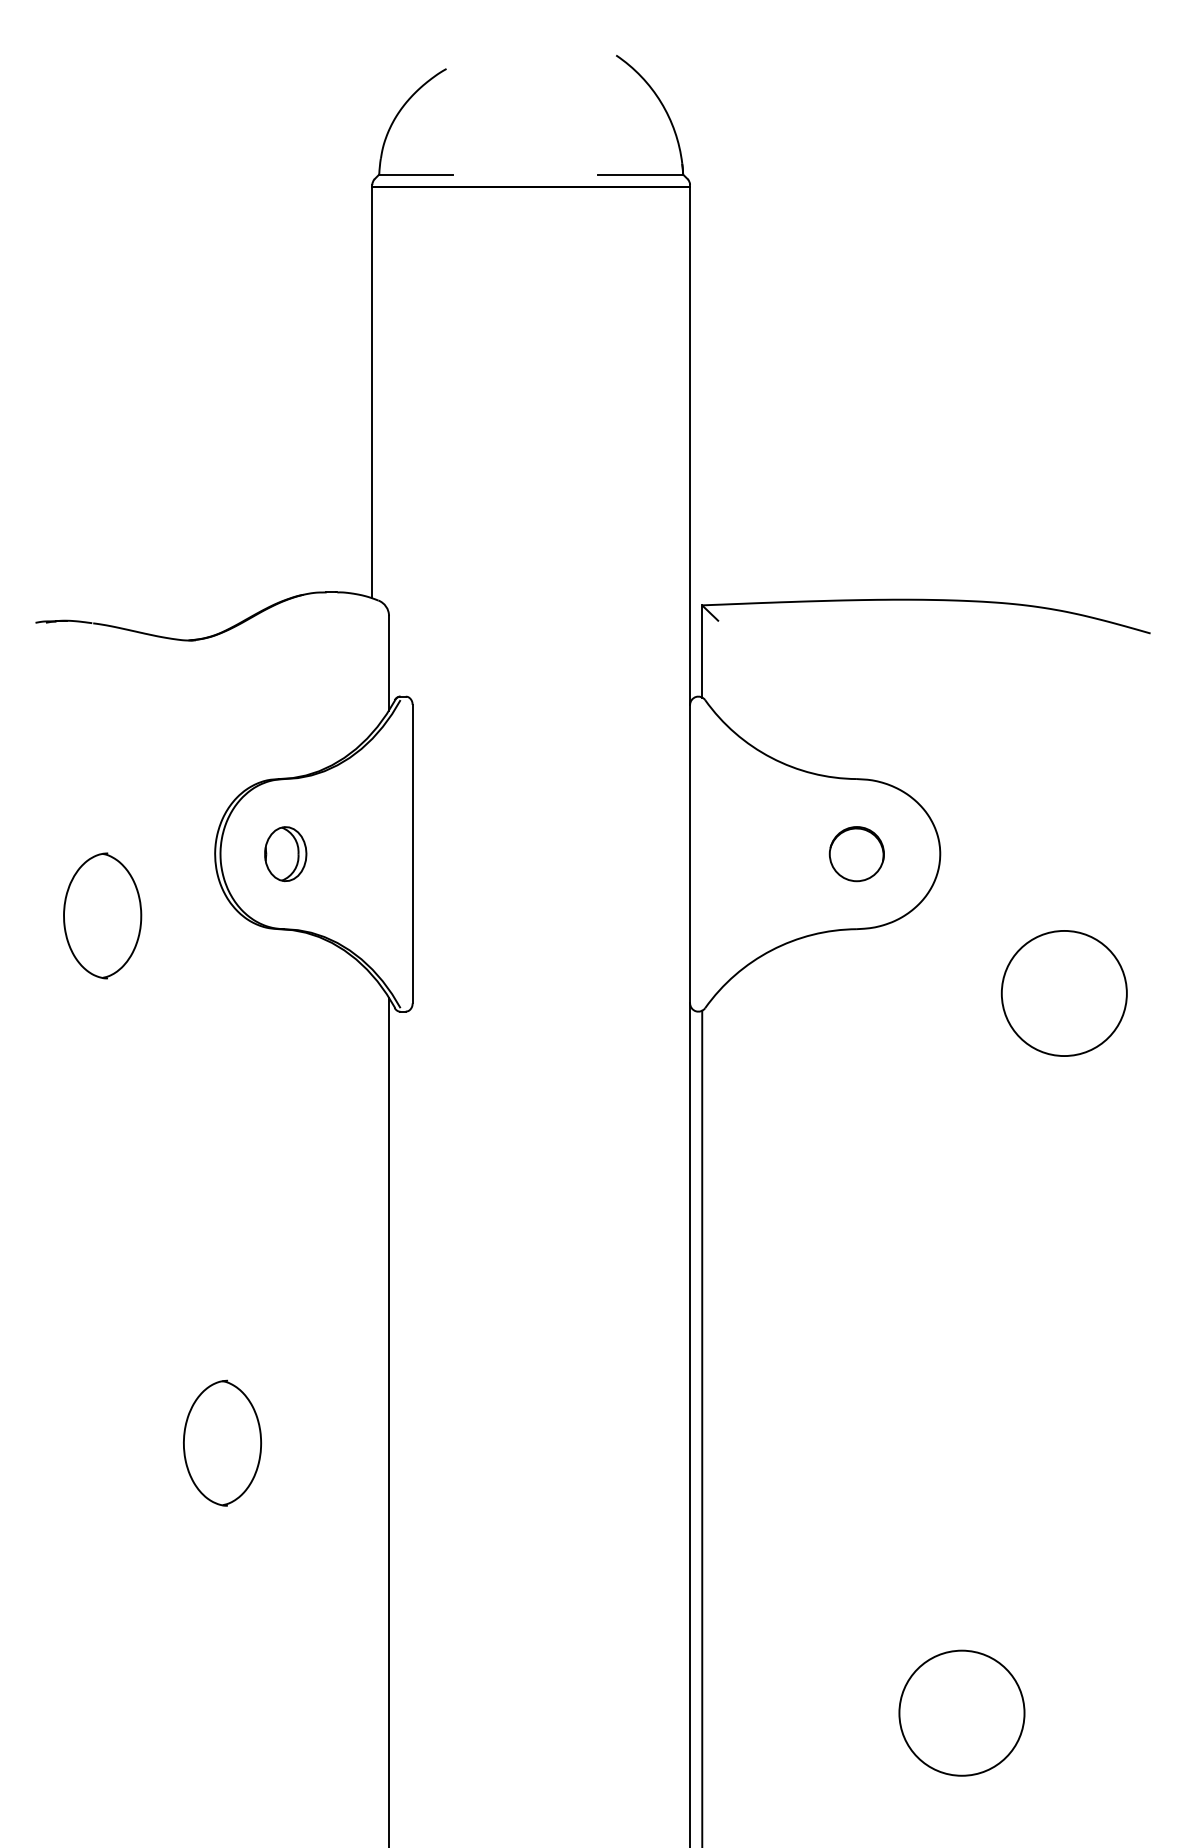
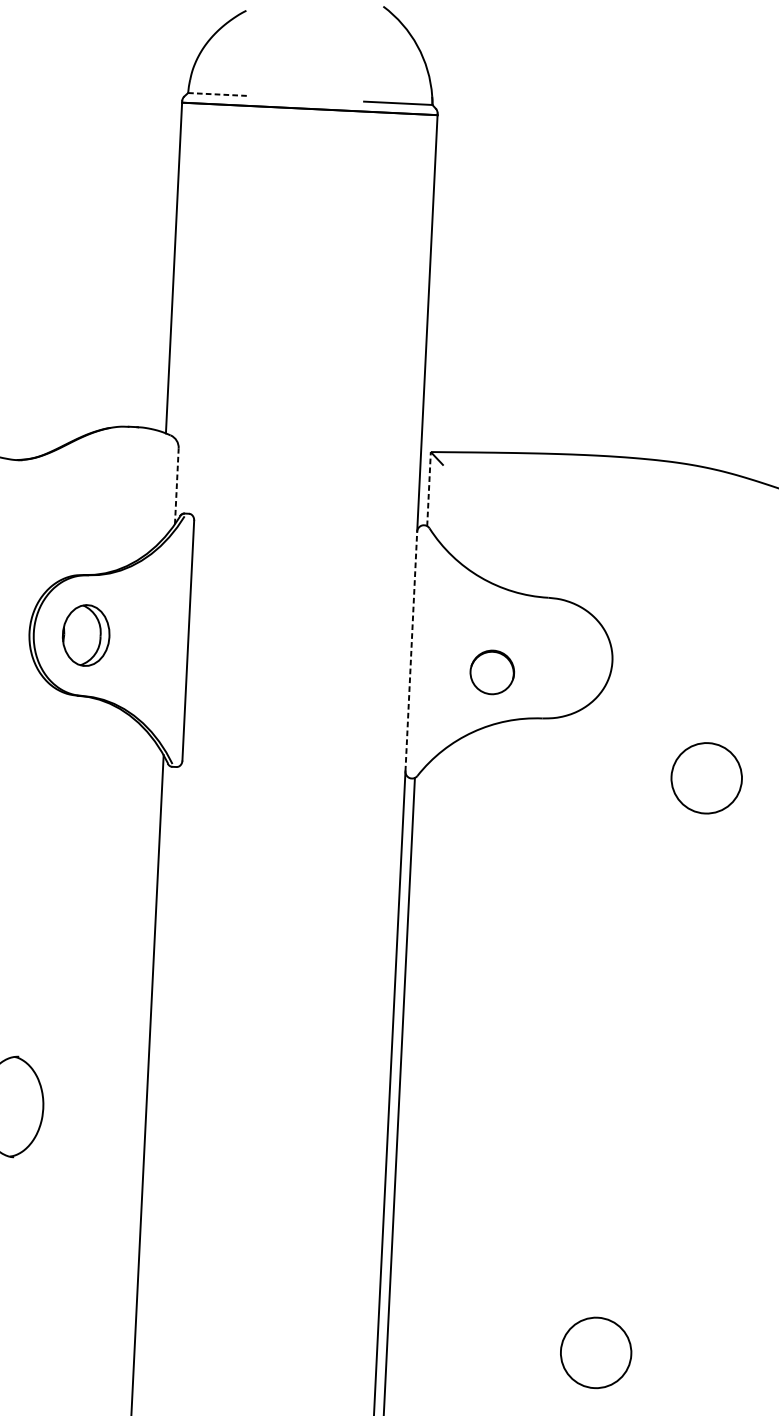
line: (416, 174) -> (218, 94), solid -> dashed
line: (702, 650) -> (429, 488), solid -> dashed
line: (389, 662) -> (177, 485), solid -> dashed
line: (690, 853) -> (411, 651), solid -> dashed
part: (285, 854) -> (86, 635), size x1.4
circle: (856, 854) -> (492, 672), moved
circle: (1063, 993) -> (706, 778), size x0.7
circle: (961, 1712) -> (595, 1352), size x0.7

